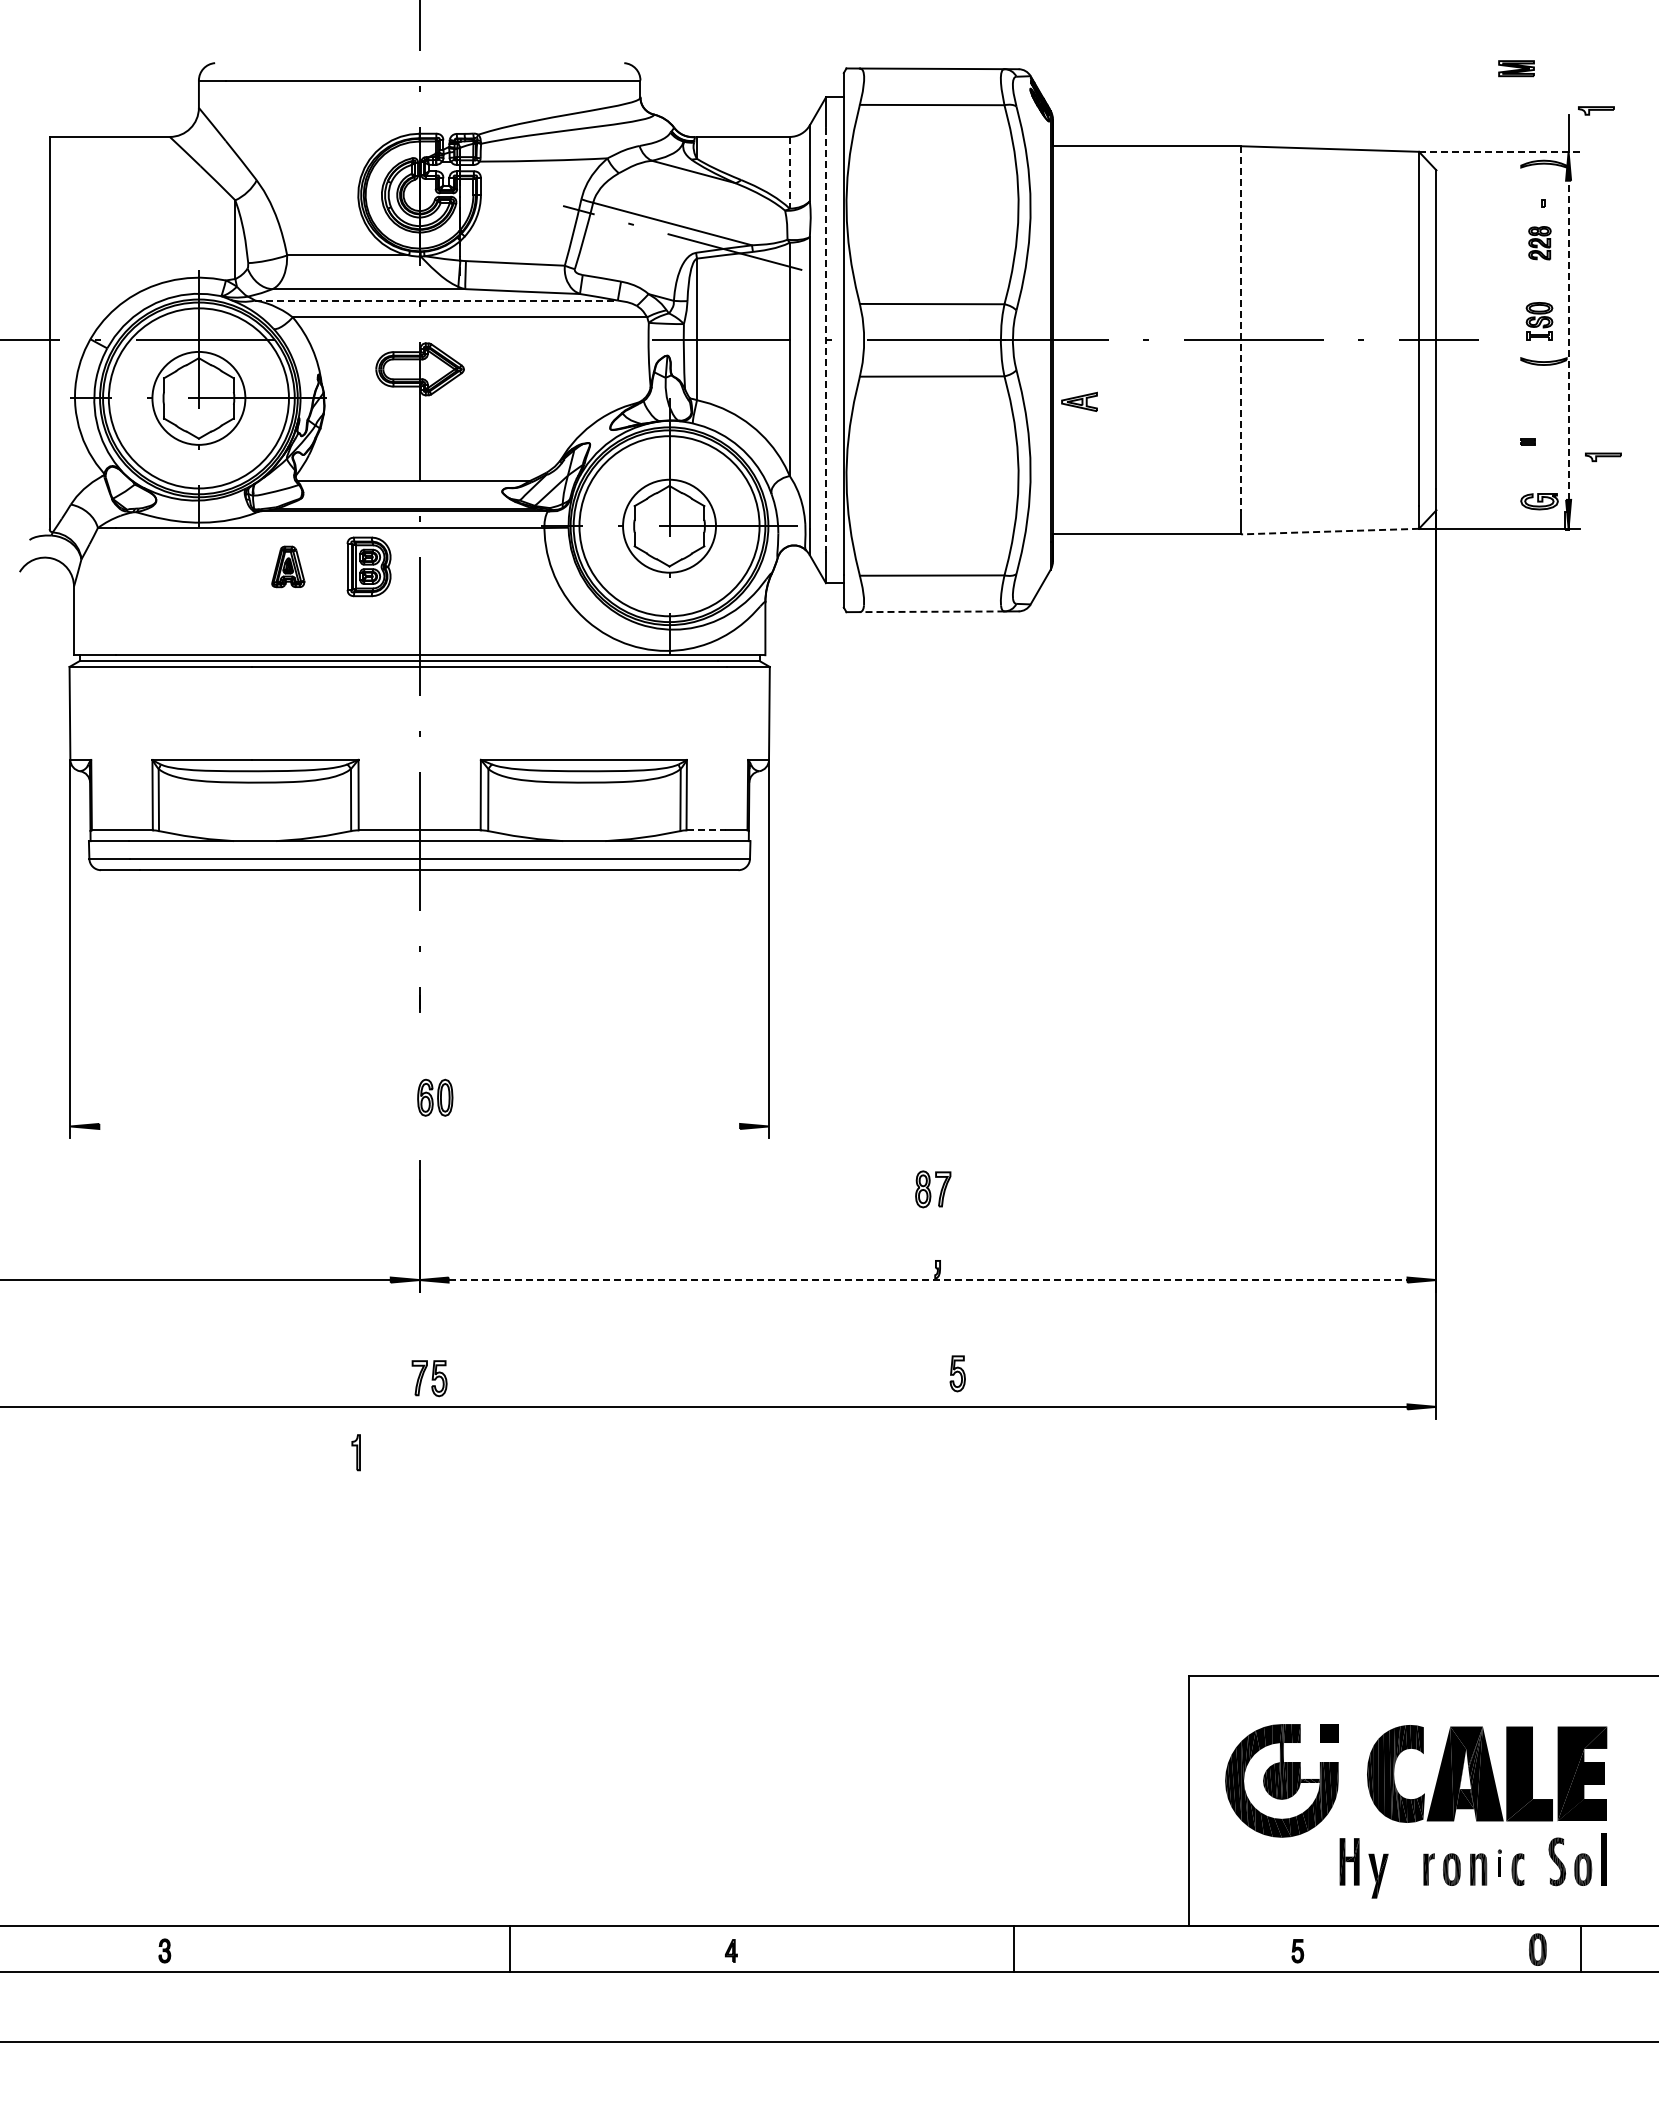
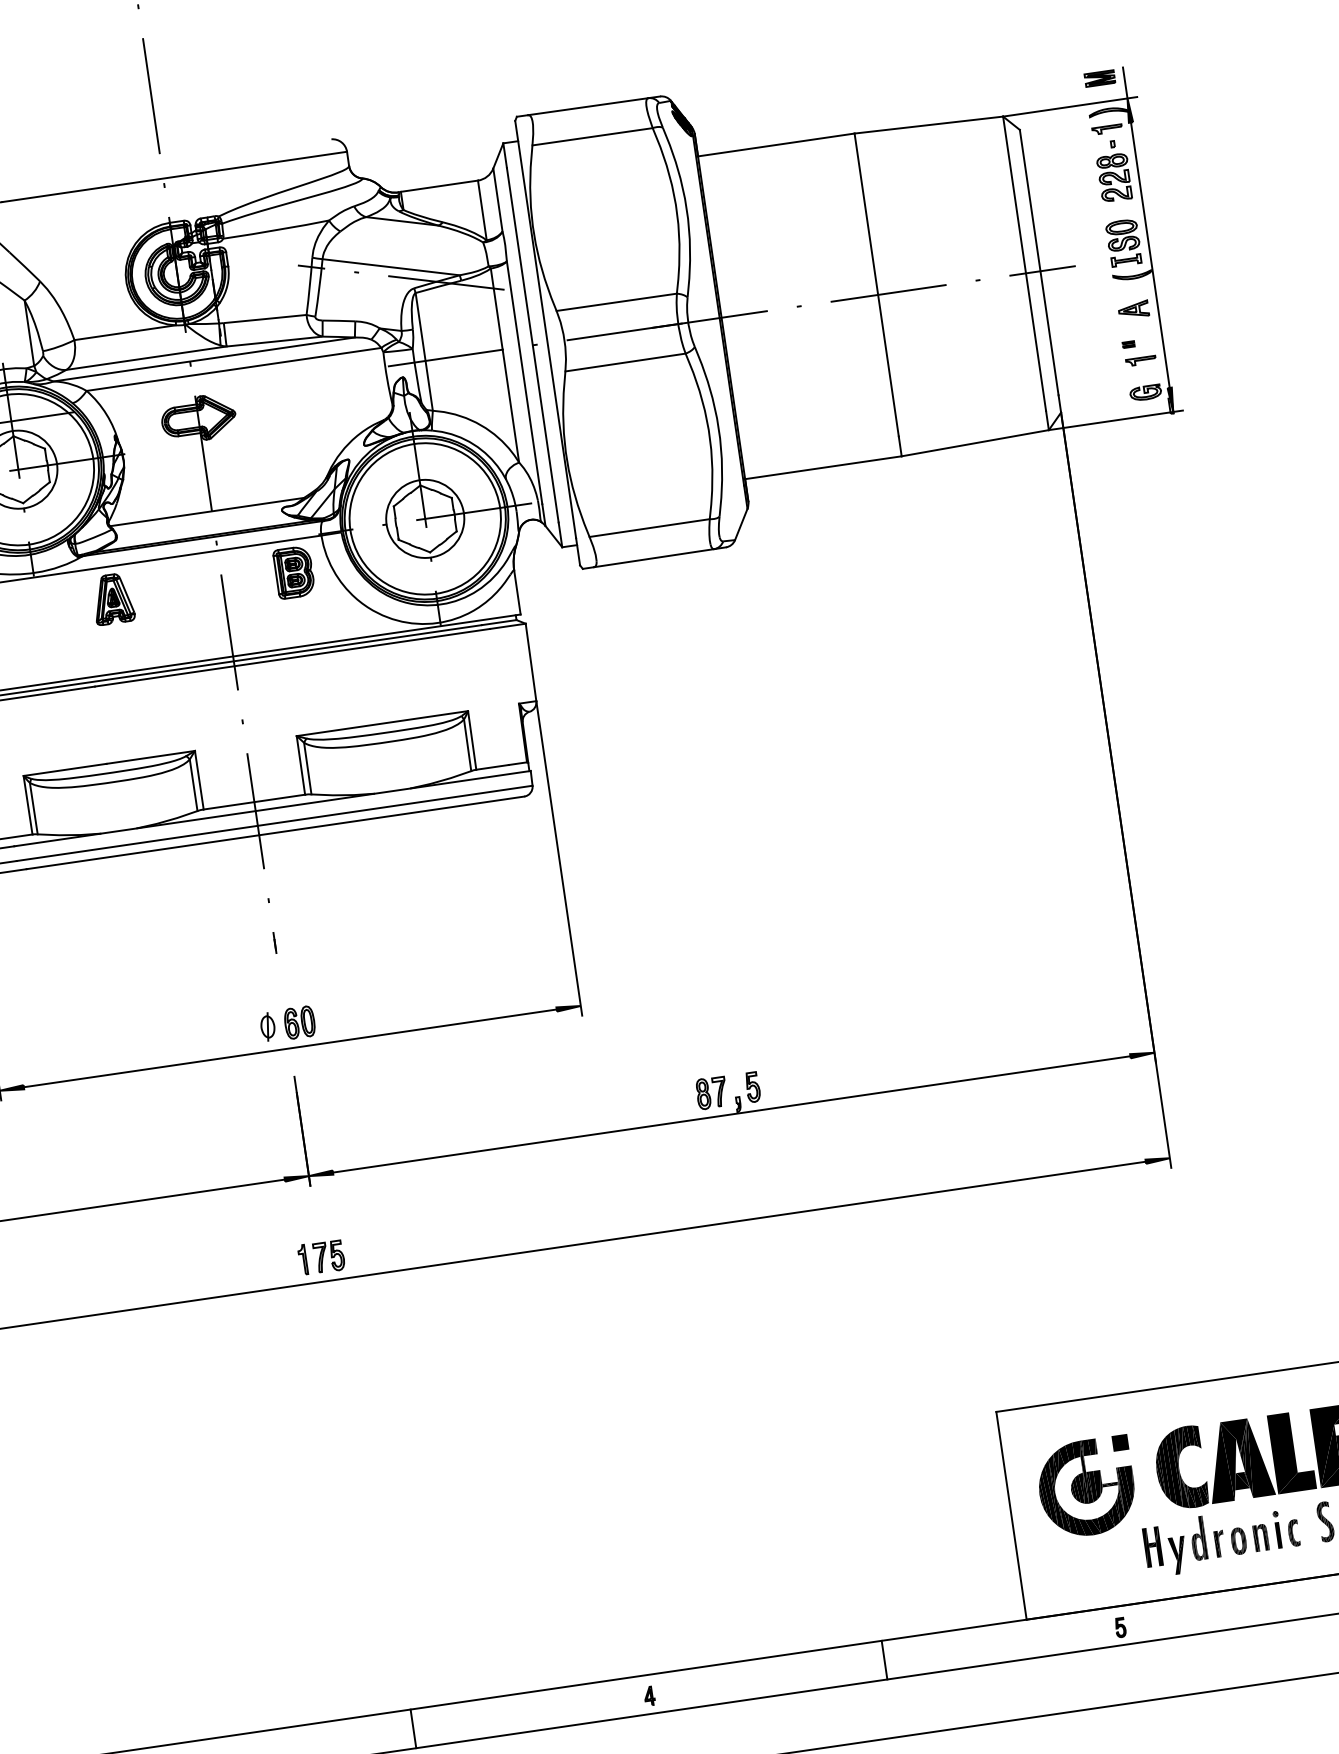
part: (1516, 68) -> (1099, 78), moved
part: (1596, 110) -> (1107, 129), moved
line: (1499, 151) -> (1070, 106), dashed -> solid
line: (789, 172) -> (482, 210), dashed -> solid
part: (1539, 243) -> (1114, 178), size x1.67
line: (437, 300) -> (204, 359), dashed -> solid
part: (1539, 321) -> (1123, 243), size x1.43
line: (1241, 328) -> (876, 285), dashed -> solid
line: (825, 339) -> (532, 344), dashed -> solid
line: (1568, 340) -> (1150, 255), dashed -> solid
part: (1079, 401) -> (1133, 309), moved
part: (1603, 457) -> (1141, 361), moved
line: (1330, 531) -> (975, 443), dashed -> solid
part: (288, 566) -> (113, 598), size x1.43
part: (368, 566) -> (293, 572), moved
line: (931, 611) -> (653, 558), dashed -> solid
line: (706, 830) -> (492, 767), dashed -> solid
part: (396, 1097) -> (267, 1027), added
line: (419, 1126) -> (290, 1048), added
part: (933, 1189) -> (711, 1093), moved
line: (928, 1280) -> (732, 1114), dashed -> solid
part: (957, 1373) -> (752, 1087), moved
part: (355, 1452) -> (302, 1259), moved
part: (1404, 1859) -> (1198, 1538), added
part: (1499, 1862) -> (1277, 1529), size x1.67
line: (509, 1948) -> (413, 1728), moved
part: (1537, 1949) -> (1319, 1597), removed

